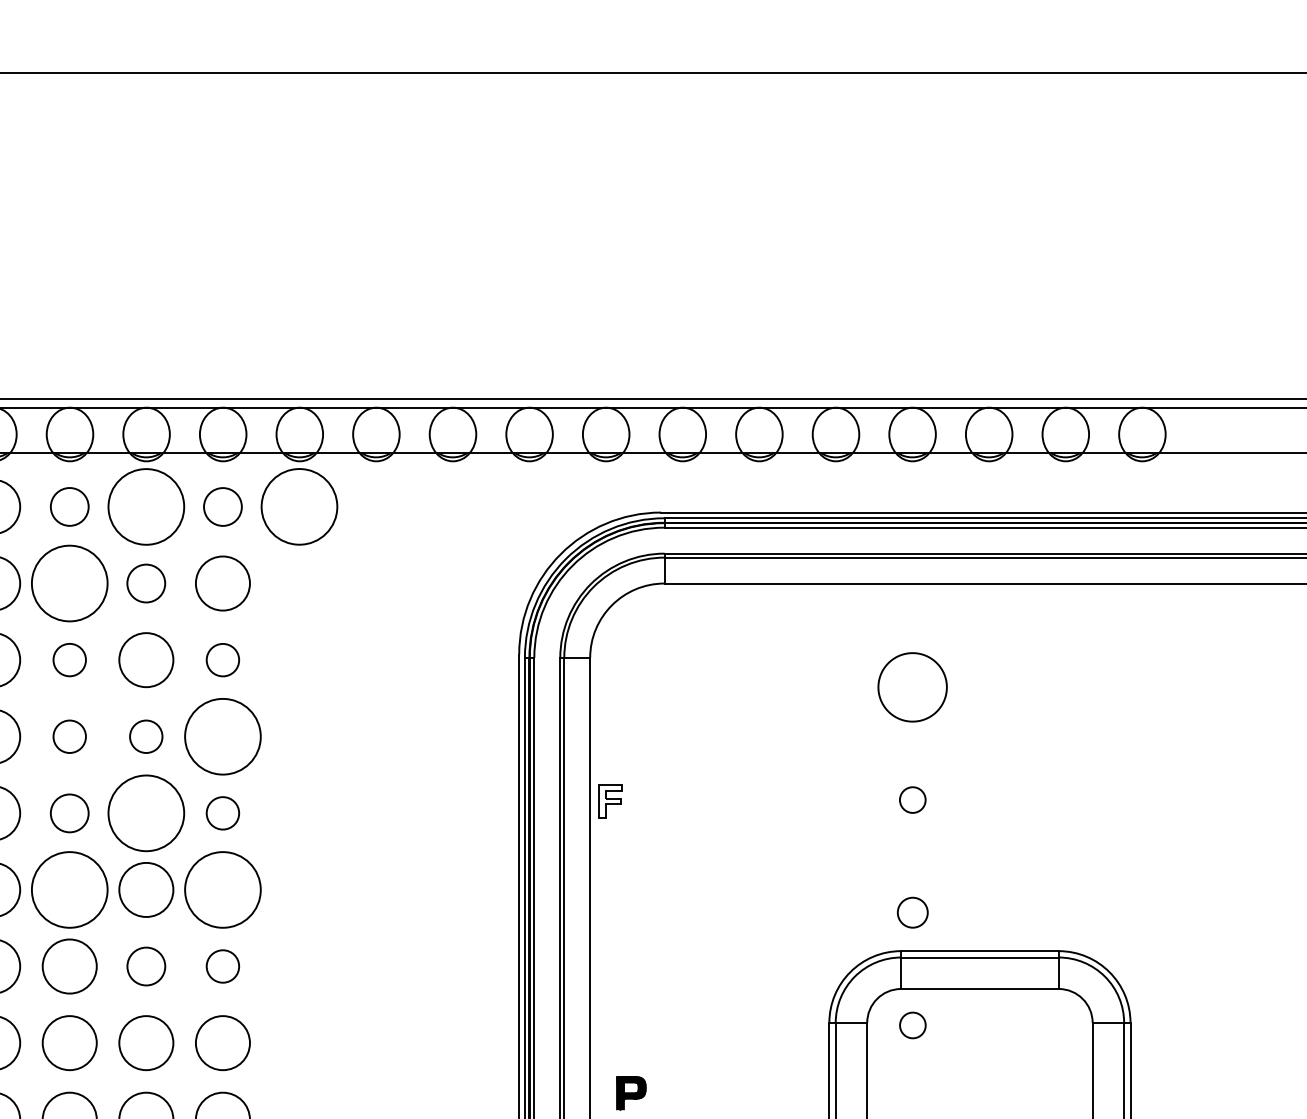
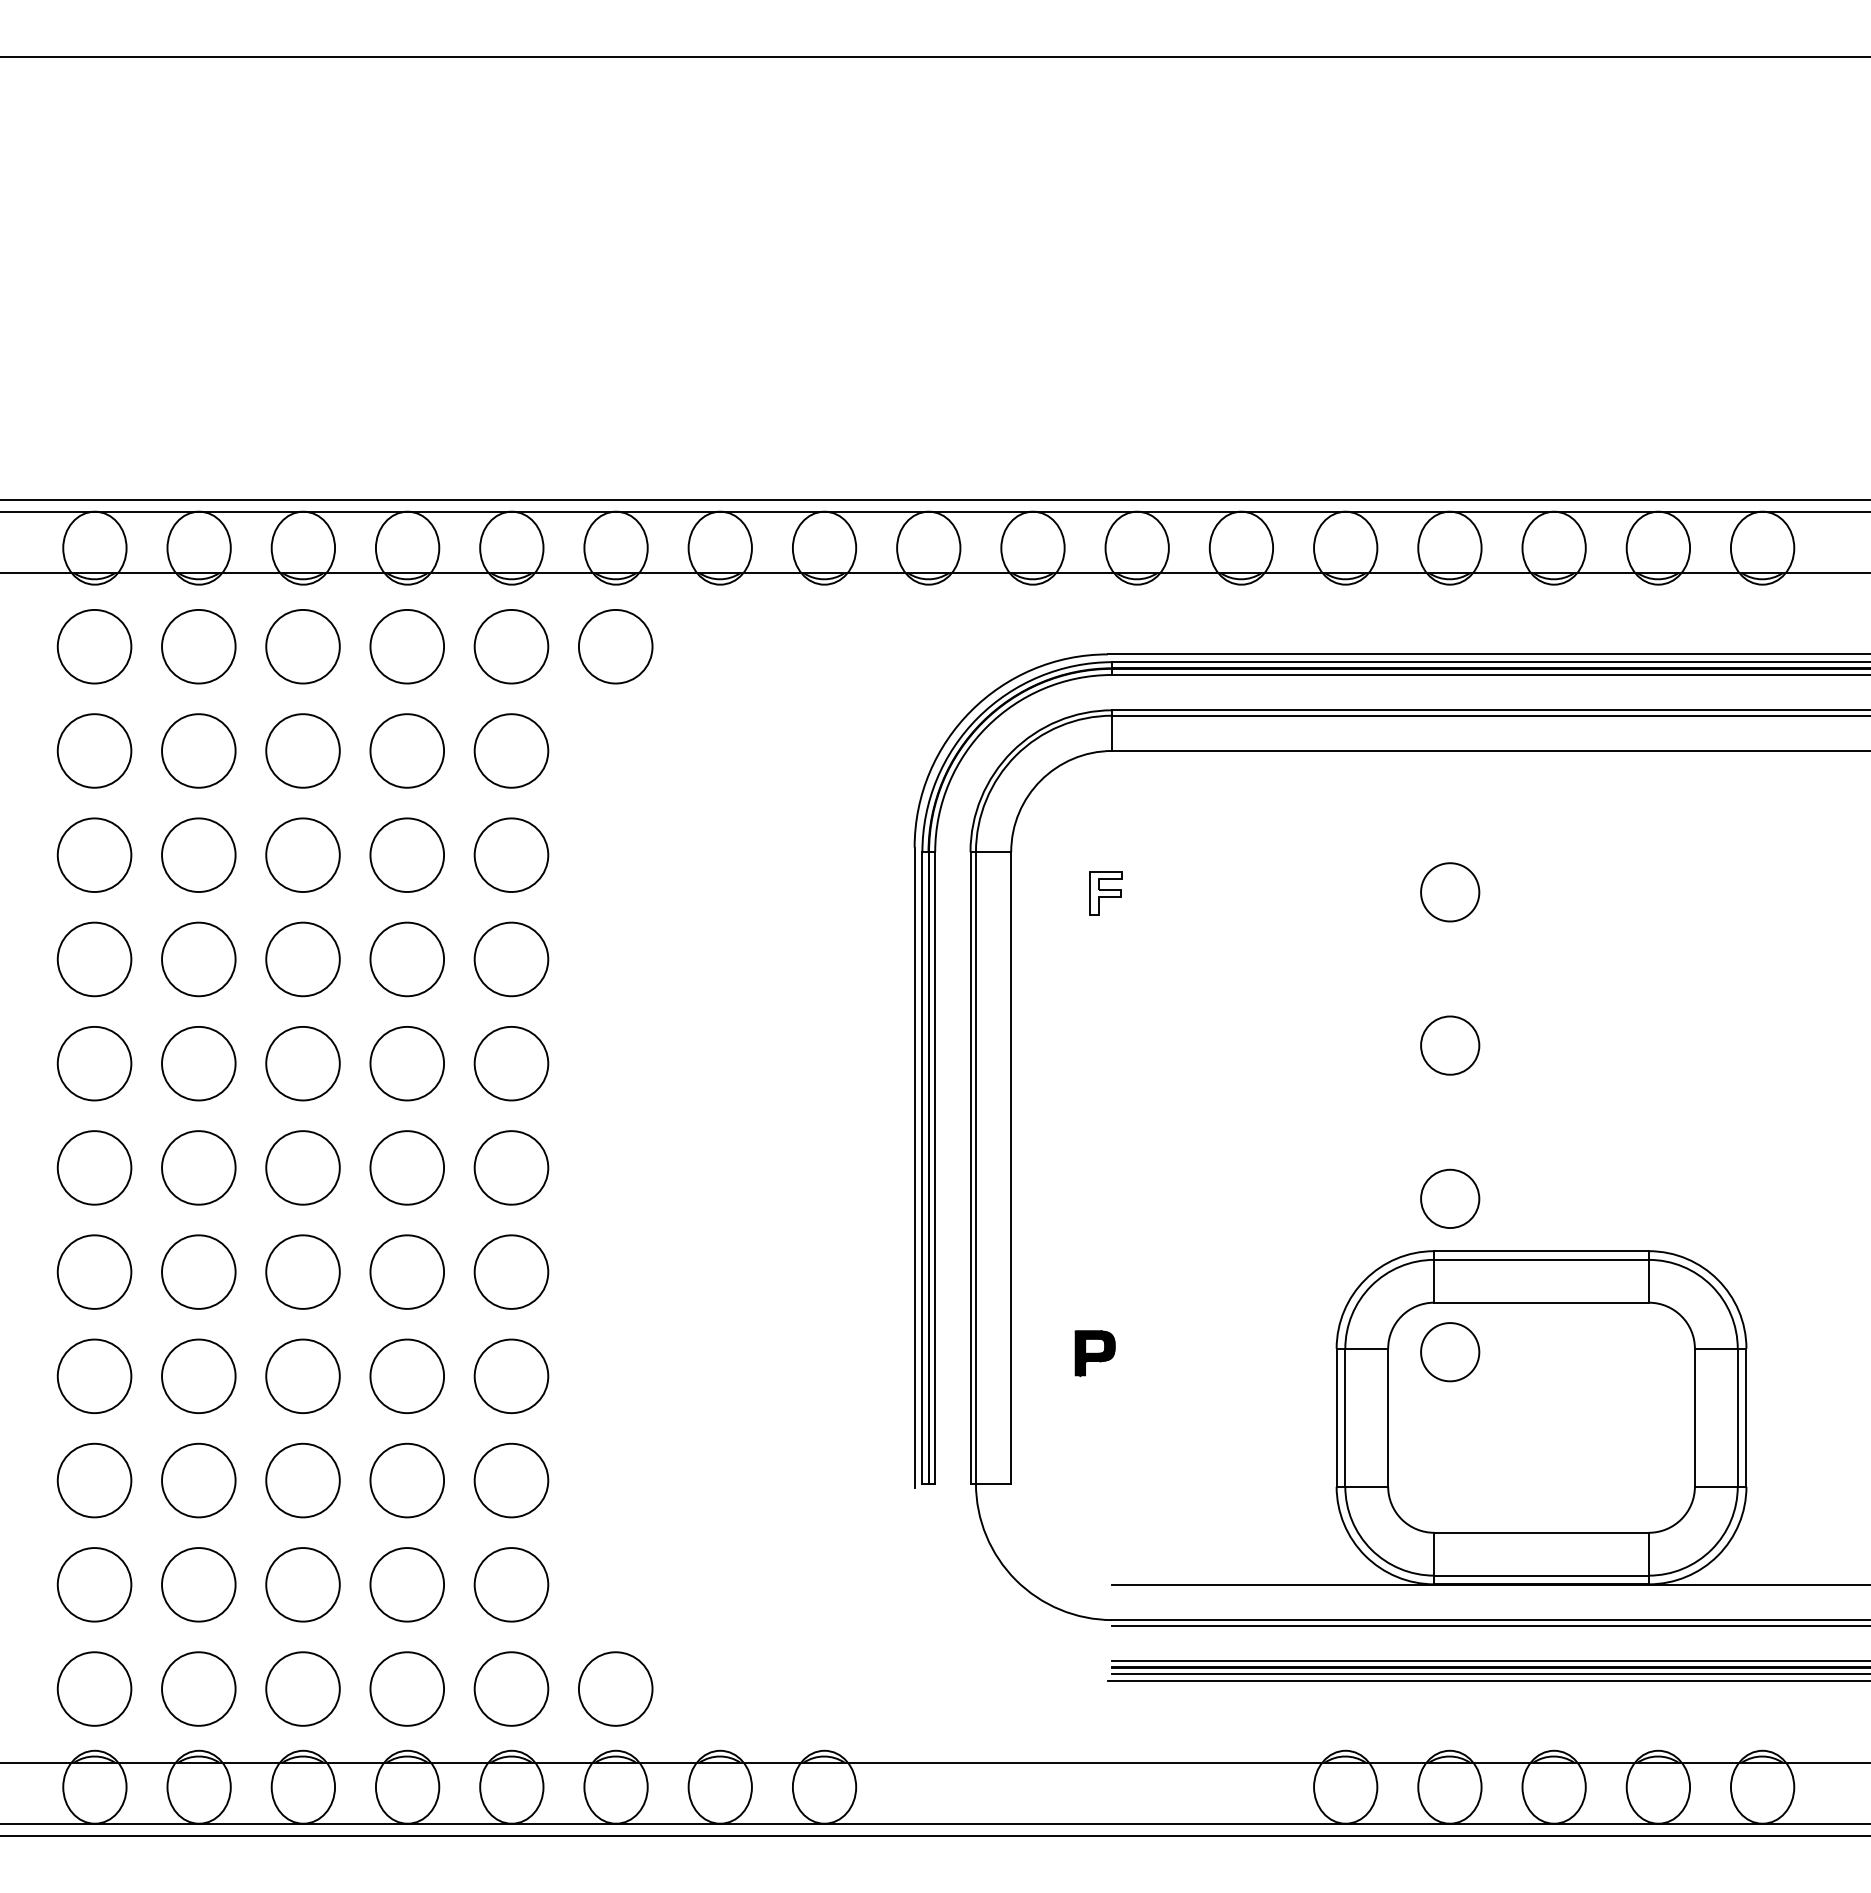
circle: (69, 506) -> (302, 646), size x1.43
circle: (146, 506) -> (407, 646), size x0.71
circle: (222, 506) -> (511, 646), size x1.43
circle: (299, 506) -> (615, 646), size x0.71
circle: (69, 583) -> (302, 750), size x0.71
circle: (145, 583) -> (406, 750), size x1.43
circle: (69, 659) -> (302, 854), size x1.67
circle: (222, 660) -> (511, 855), size x1.67
part: (913, 687) -> (1450, 892), size x0.62
circle: (69, 736) -> (302, 959), size x1.67
circle: (145, 736) -> (406, 959), size x1.67
circle: (222, 736) -> (511, 959), size x0.71
circle: (913, 799) -> (1450, 1045), size x1.67
part: (610, 801) -> (1105, 893), moved
circle: (69, 813) -> (302, 1063), size x1.43
circle: (146, 813) -> (407, 1063), size x0.71
circle: (222, 813) -> (511, 1063), size x1.67
circle: (69, 889) -> (302, 1167), size x0.71
circle: (222, 889) -> (511, 1167), size x0.71
circle: (913, 912) -> (1450, 1198), size x1.43
circle: (146, 966) -> (407, 1271), size x1.43
circle: (222, 966) -> (511, 1271), size x1.67
part: (913, 1025) -> (1450, 1352), size x1.67
part: (630, 1093) -> (1094, 1353), moved

